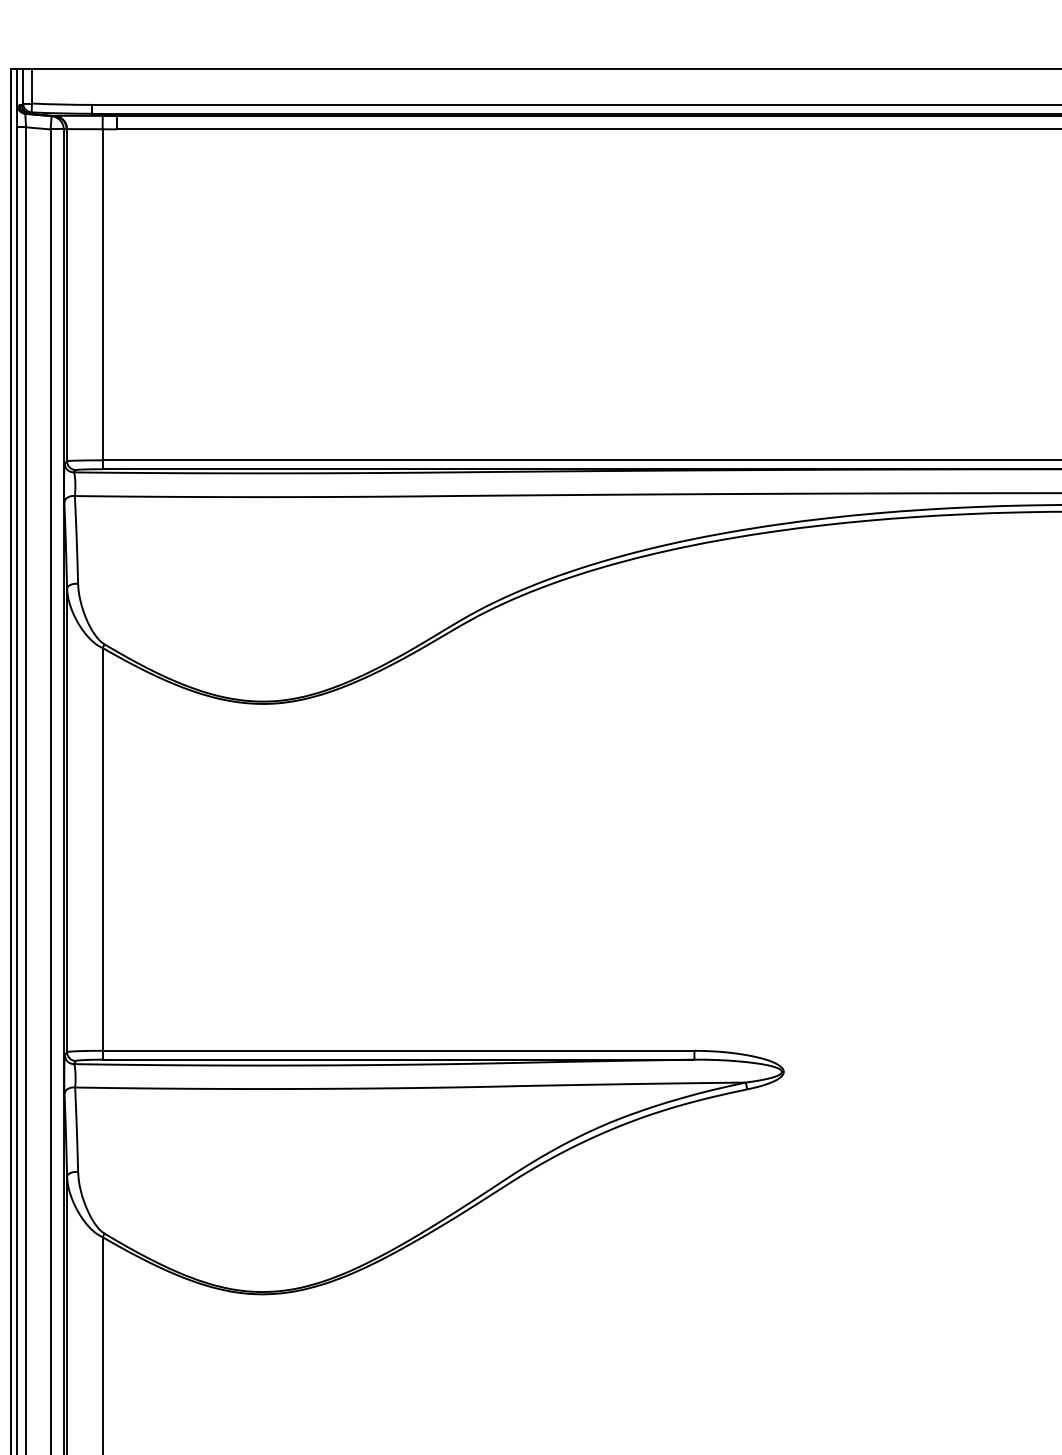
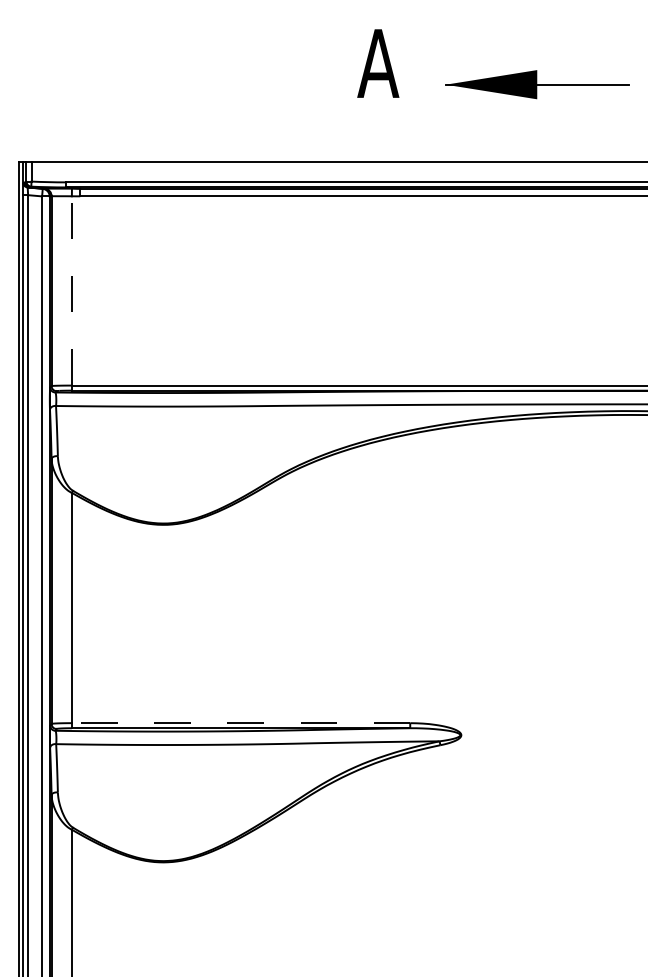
line: (101, 294) -> (71, 290), solid -> dashed
line: (397, 1051) -> (240, 723), solid -> dashed

